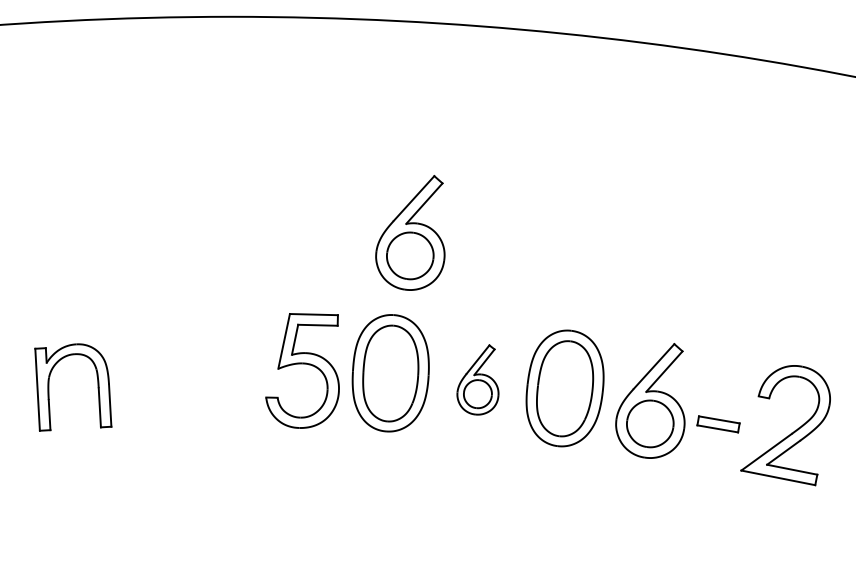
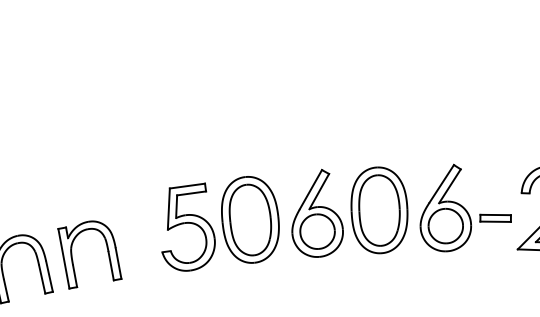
part: (410, 232) -> (248, 114), removed
part: (477, 379) -> (314, 214), size x1.67
part: (145, 381) -> (72, 254), added

